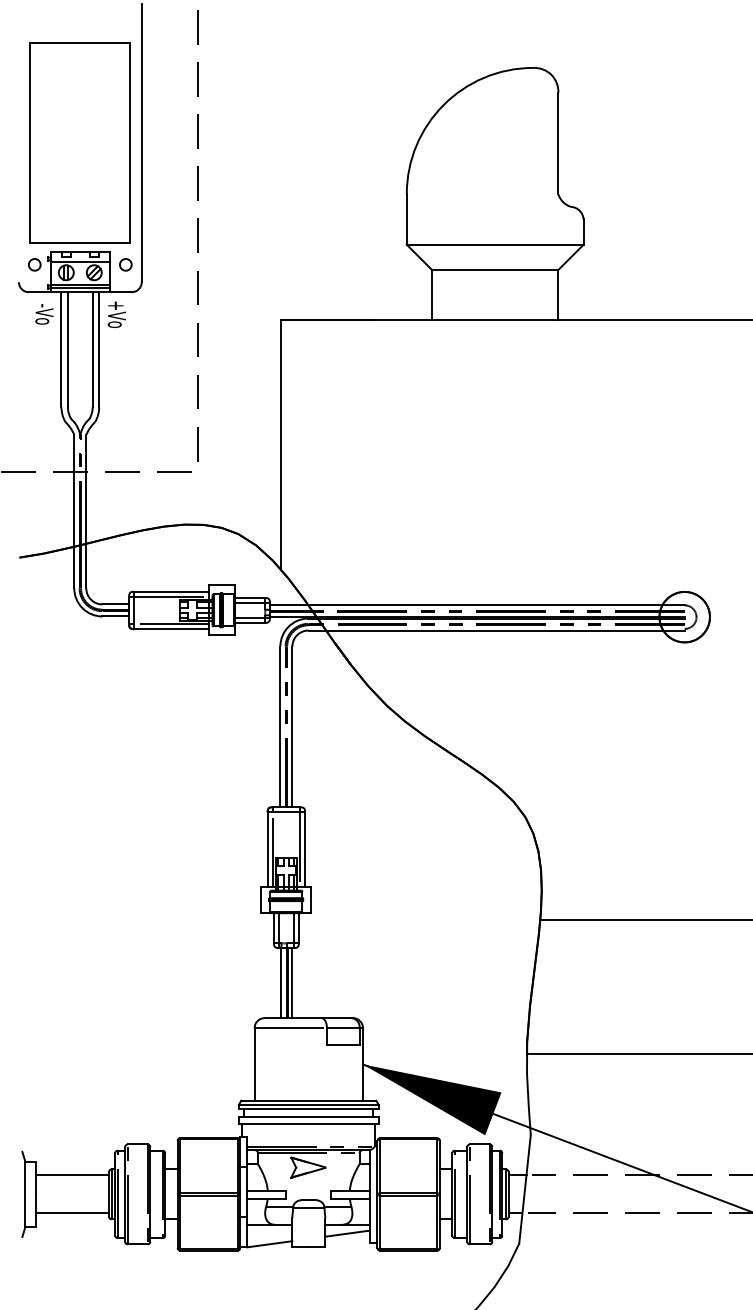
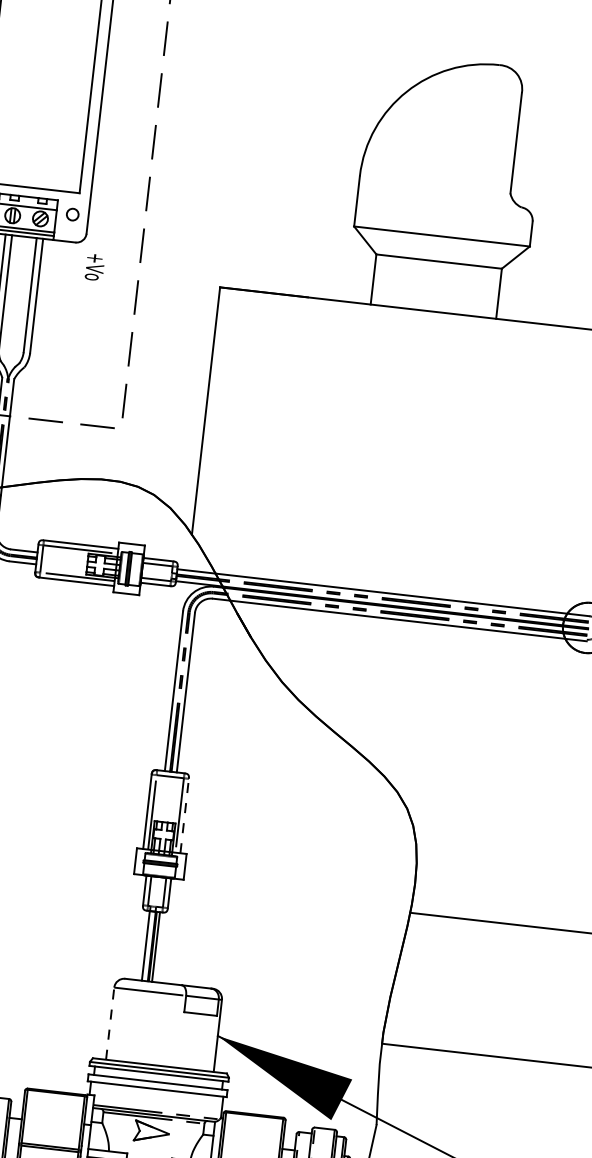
text: (116, 314) -> (94, 267), moved
line: (305, 849) -> (185, 815), solid -> dashed
line: (254, 1063) -> (110, 1022), solid -> dashed

